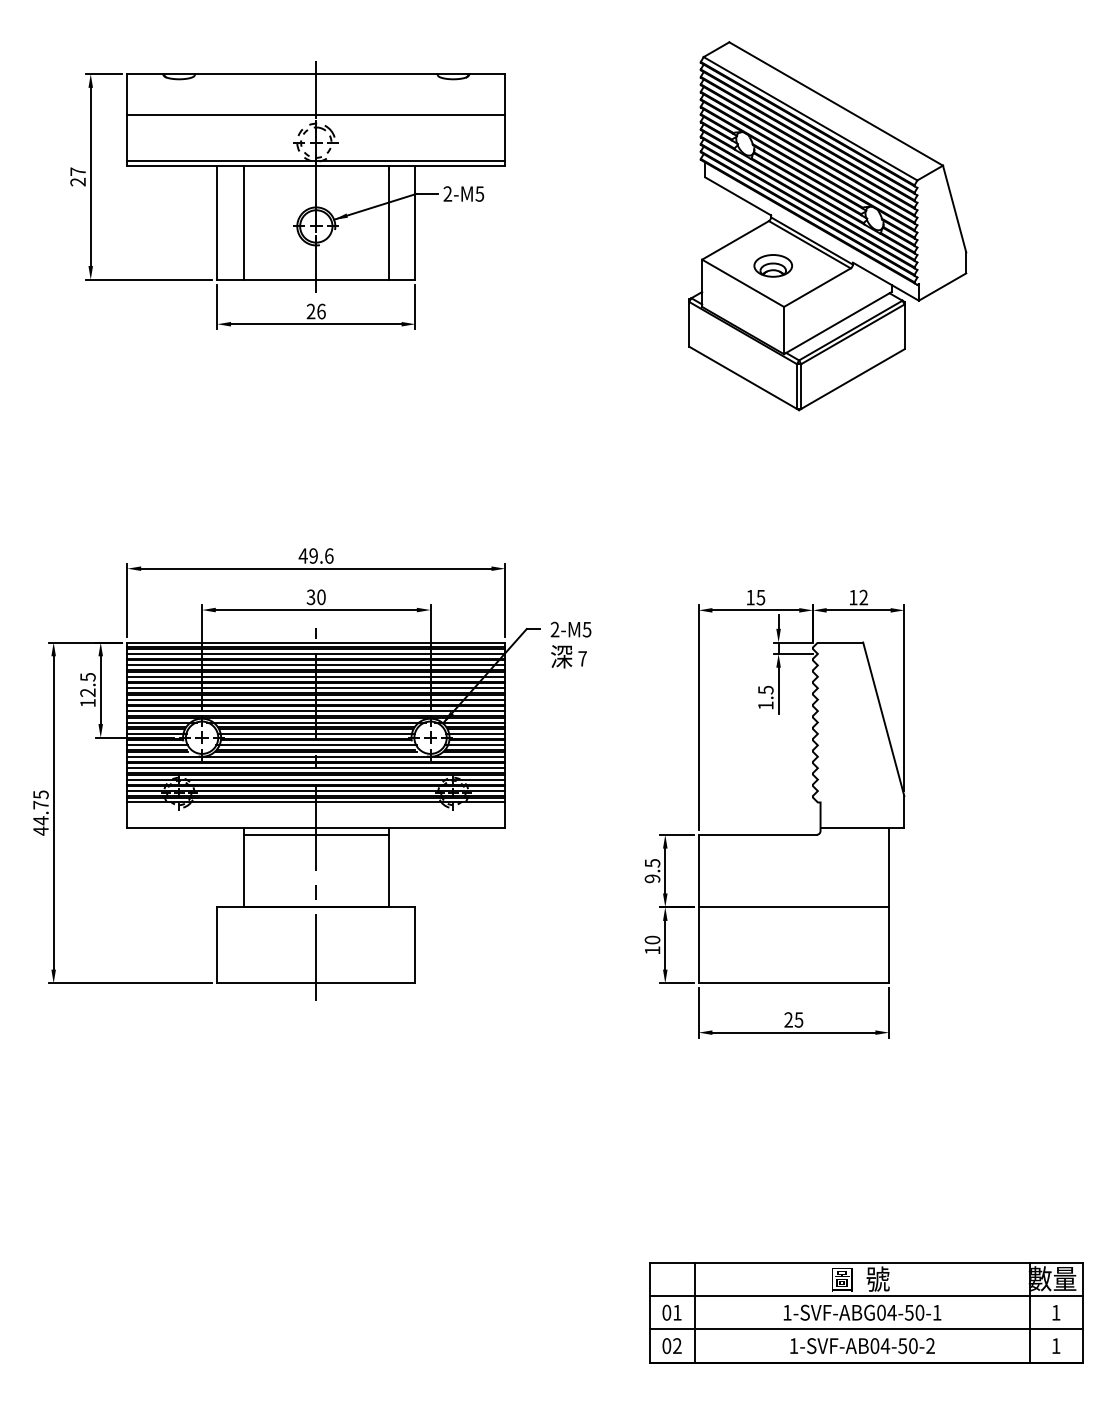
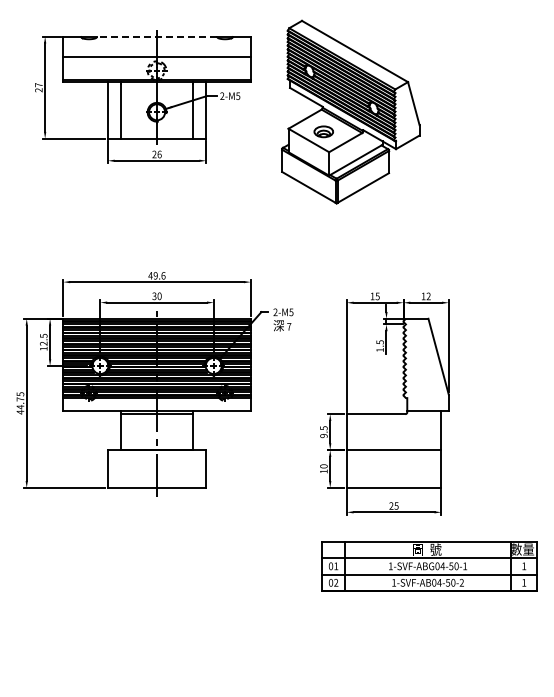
line: (315, 73) -> (156, 36), solid -> dashed
part: (827, 224) -> (350, 111), moved
part: (865, 1313) -> (429, 566), moved

